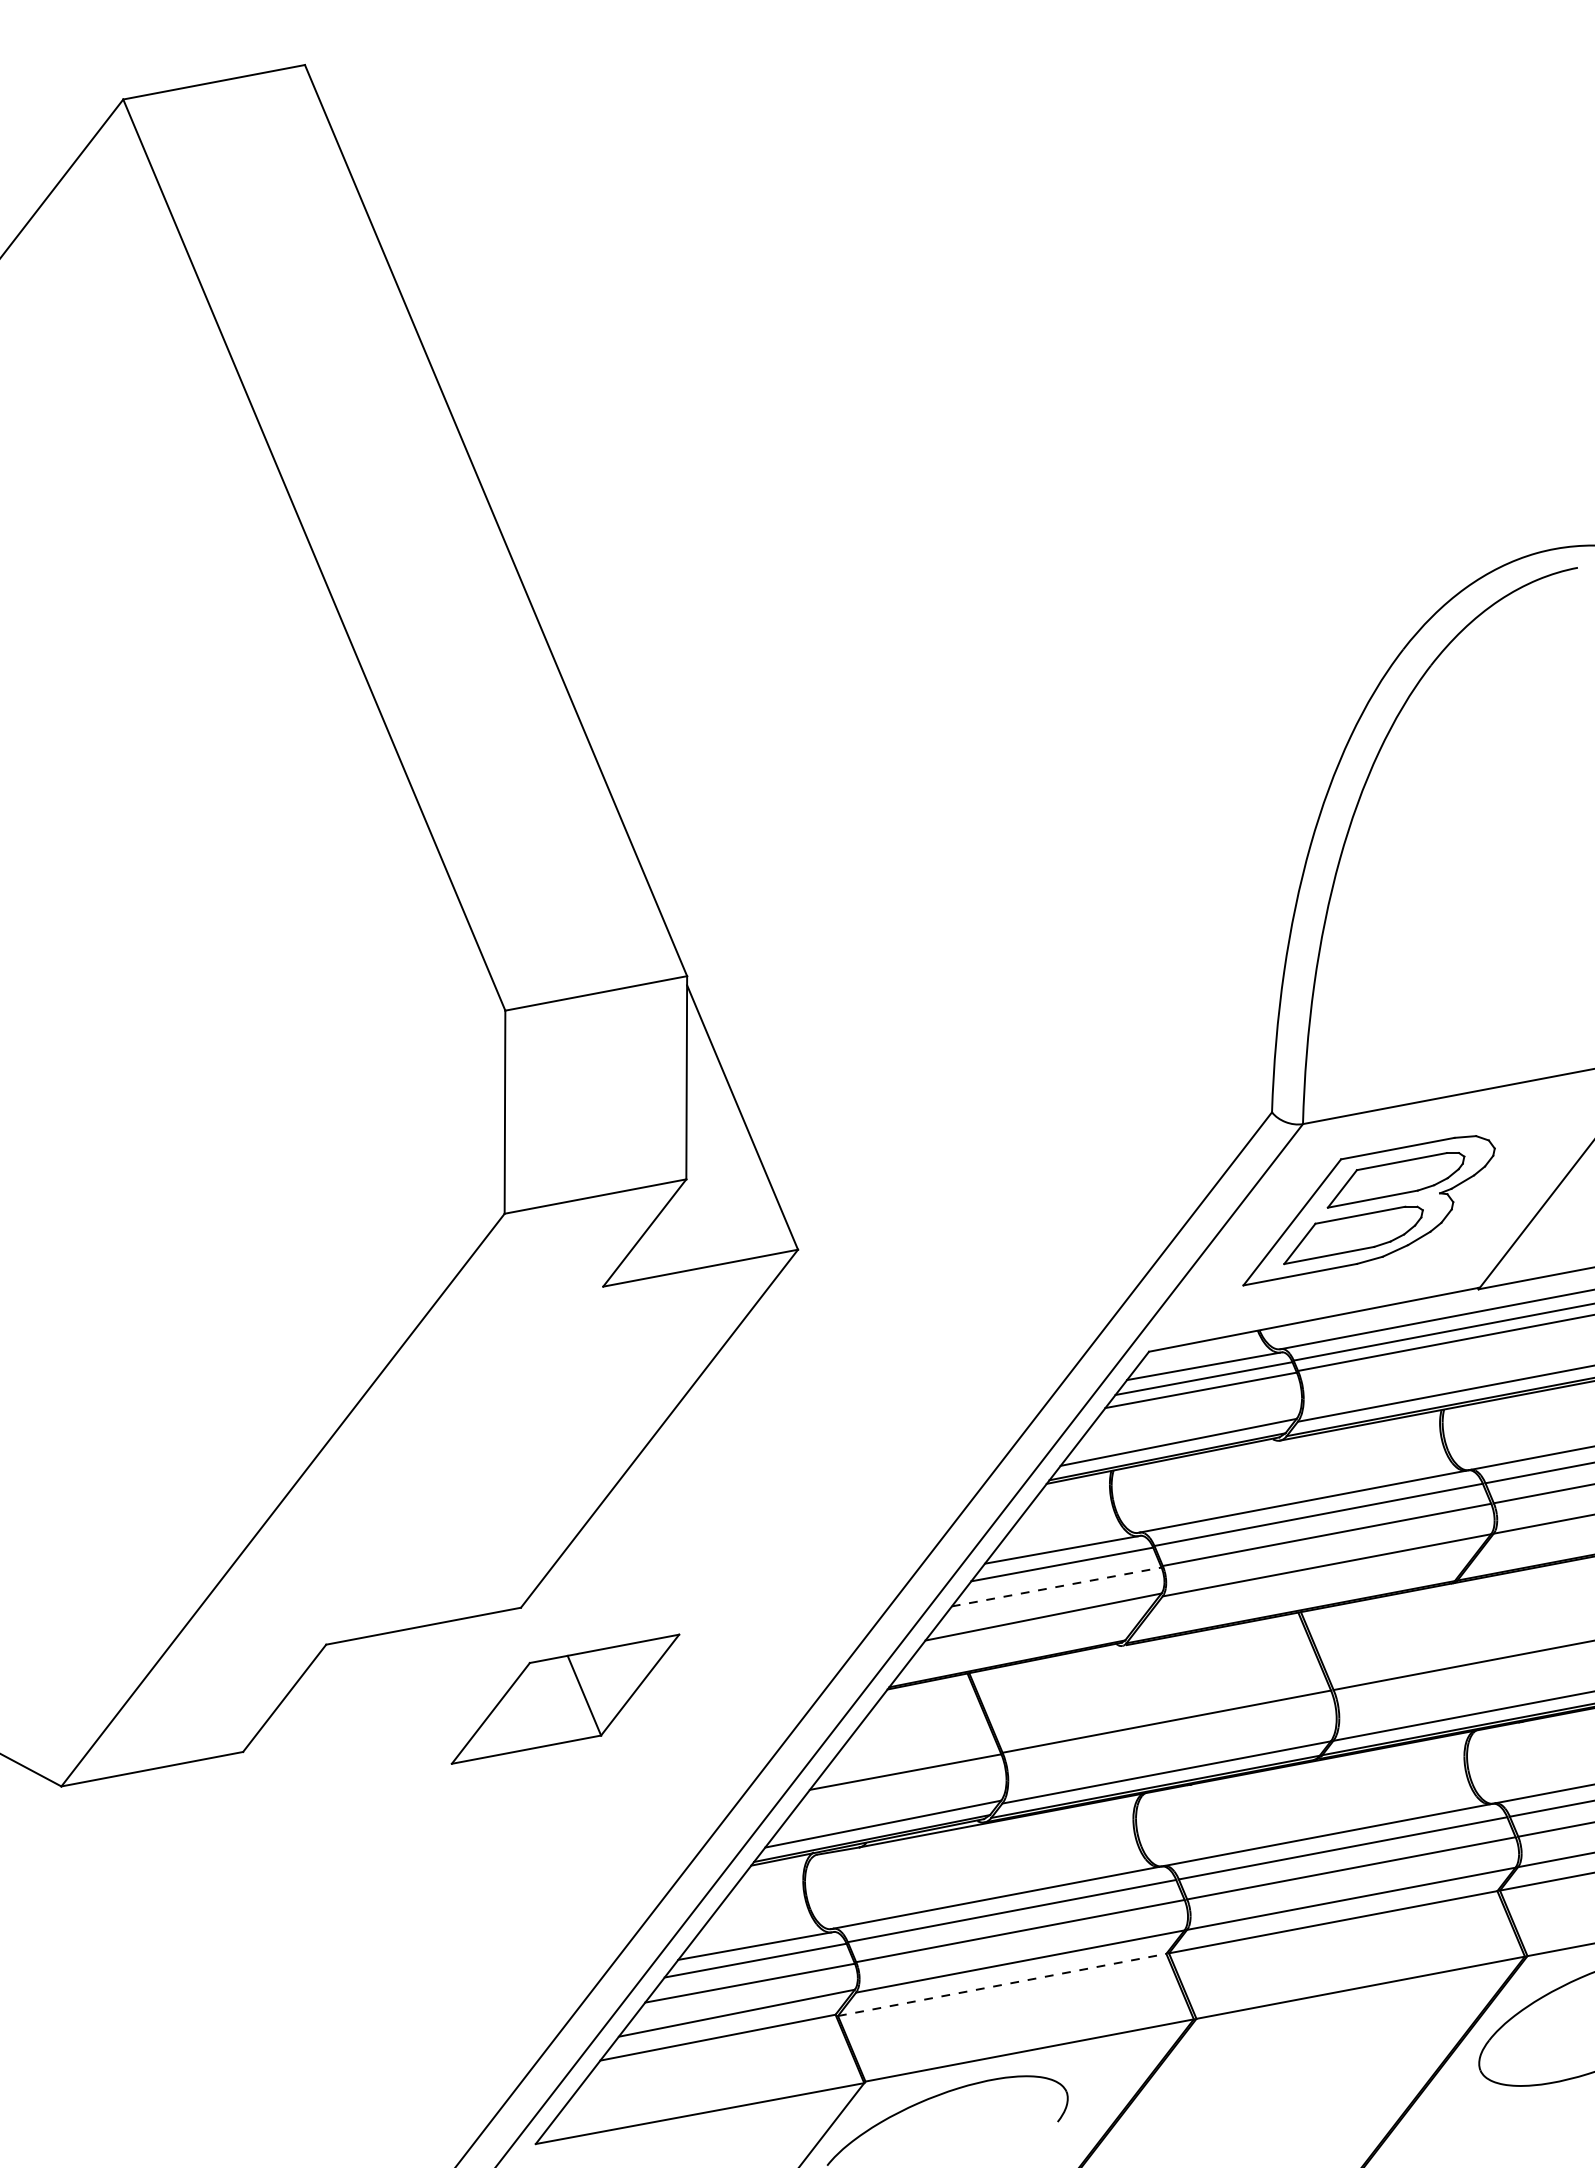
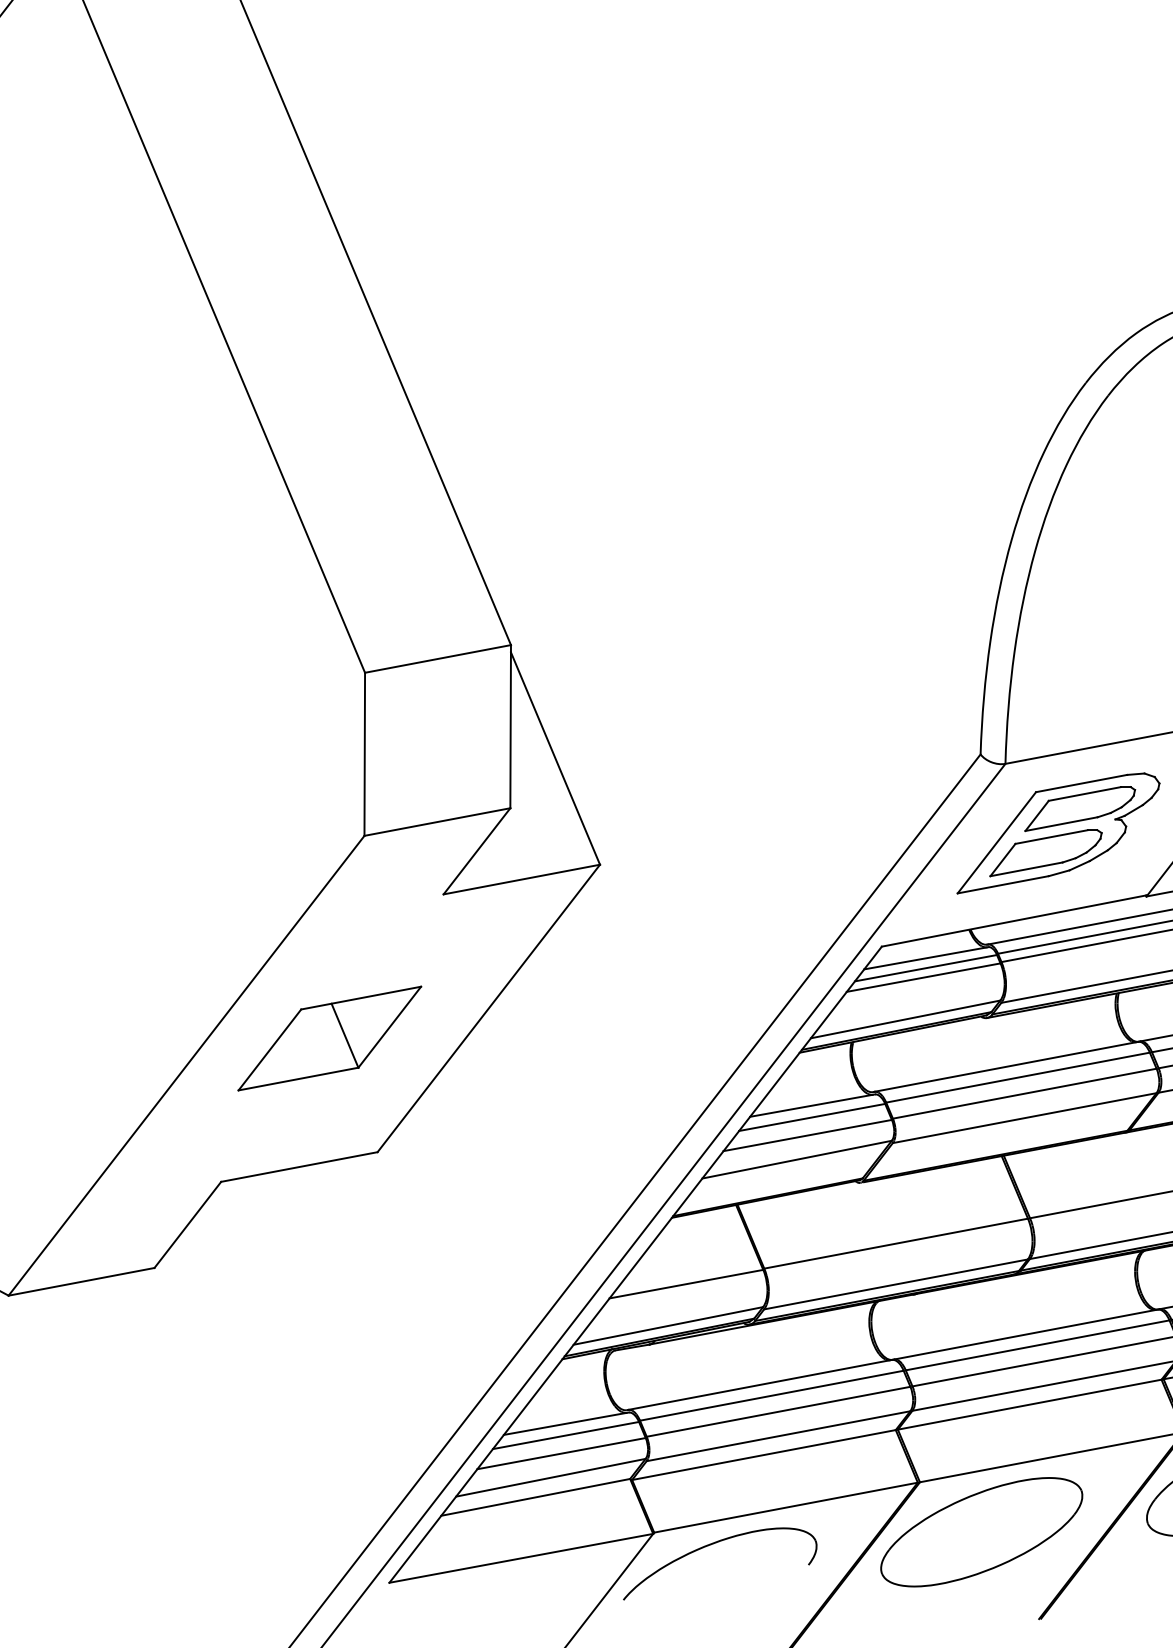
line: (1056, 1587) -> (807, 1135), dashed -> solid
part: (565, 1698) -> (329, 1037), moved
line: (1002, 1984) -> (764, 1454), dashed -> solid
part: (1273, 2080) -> (981, 1531), added

